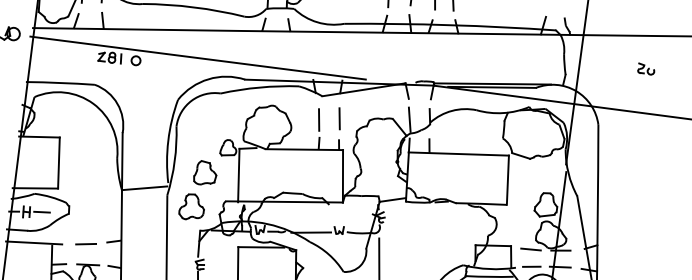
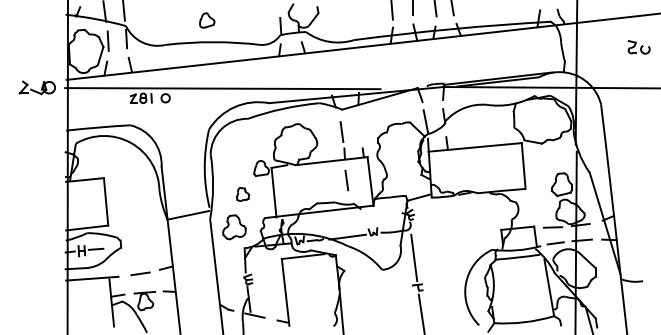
part: (645, 68) -> (638, 46), size x1.4
line: (339, 118) -> (346, 180), moved
part: (205, 173) -> (242, 194), size x0.6

